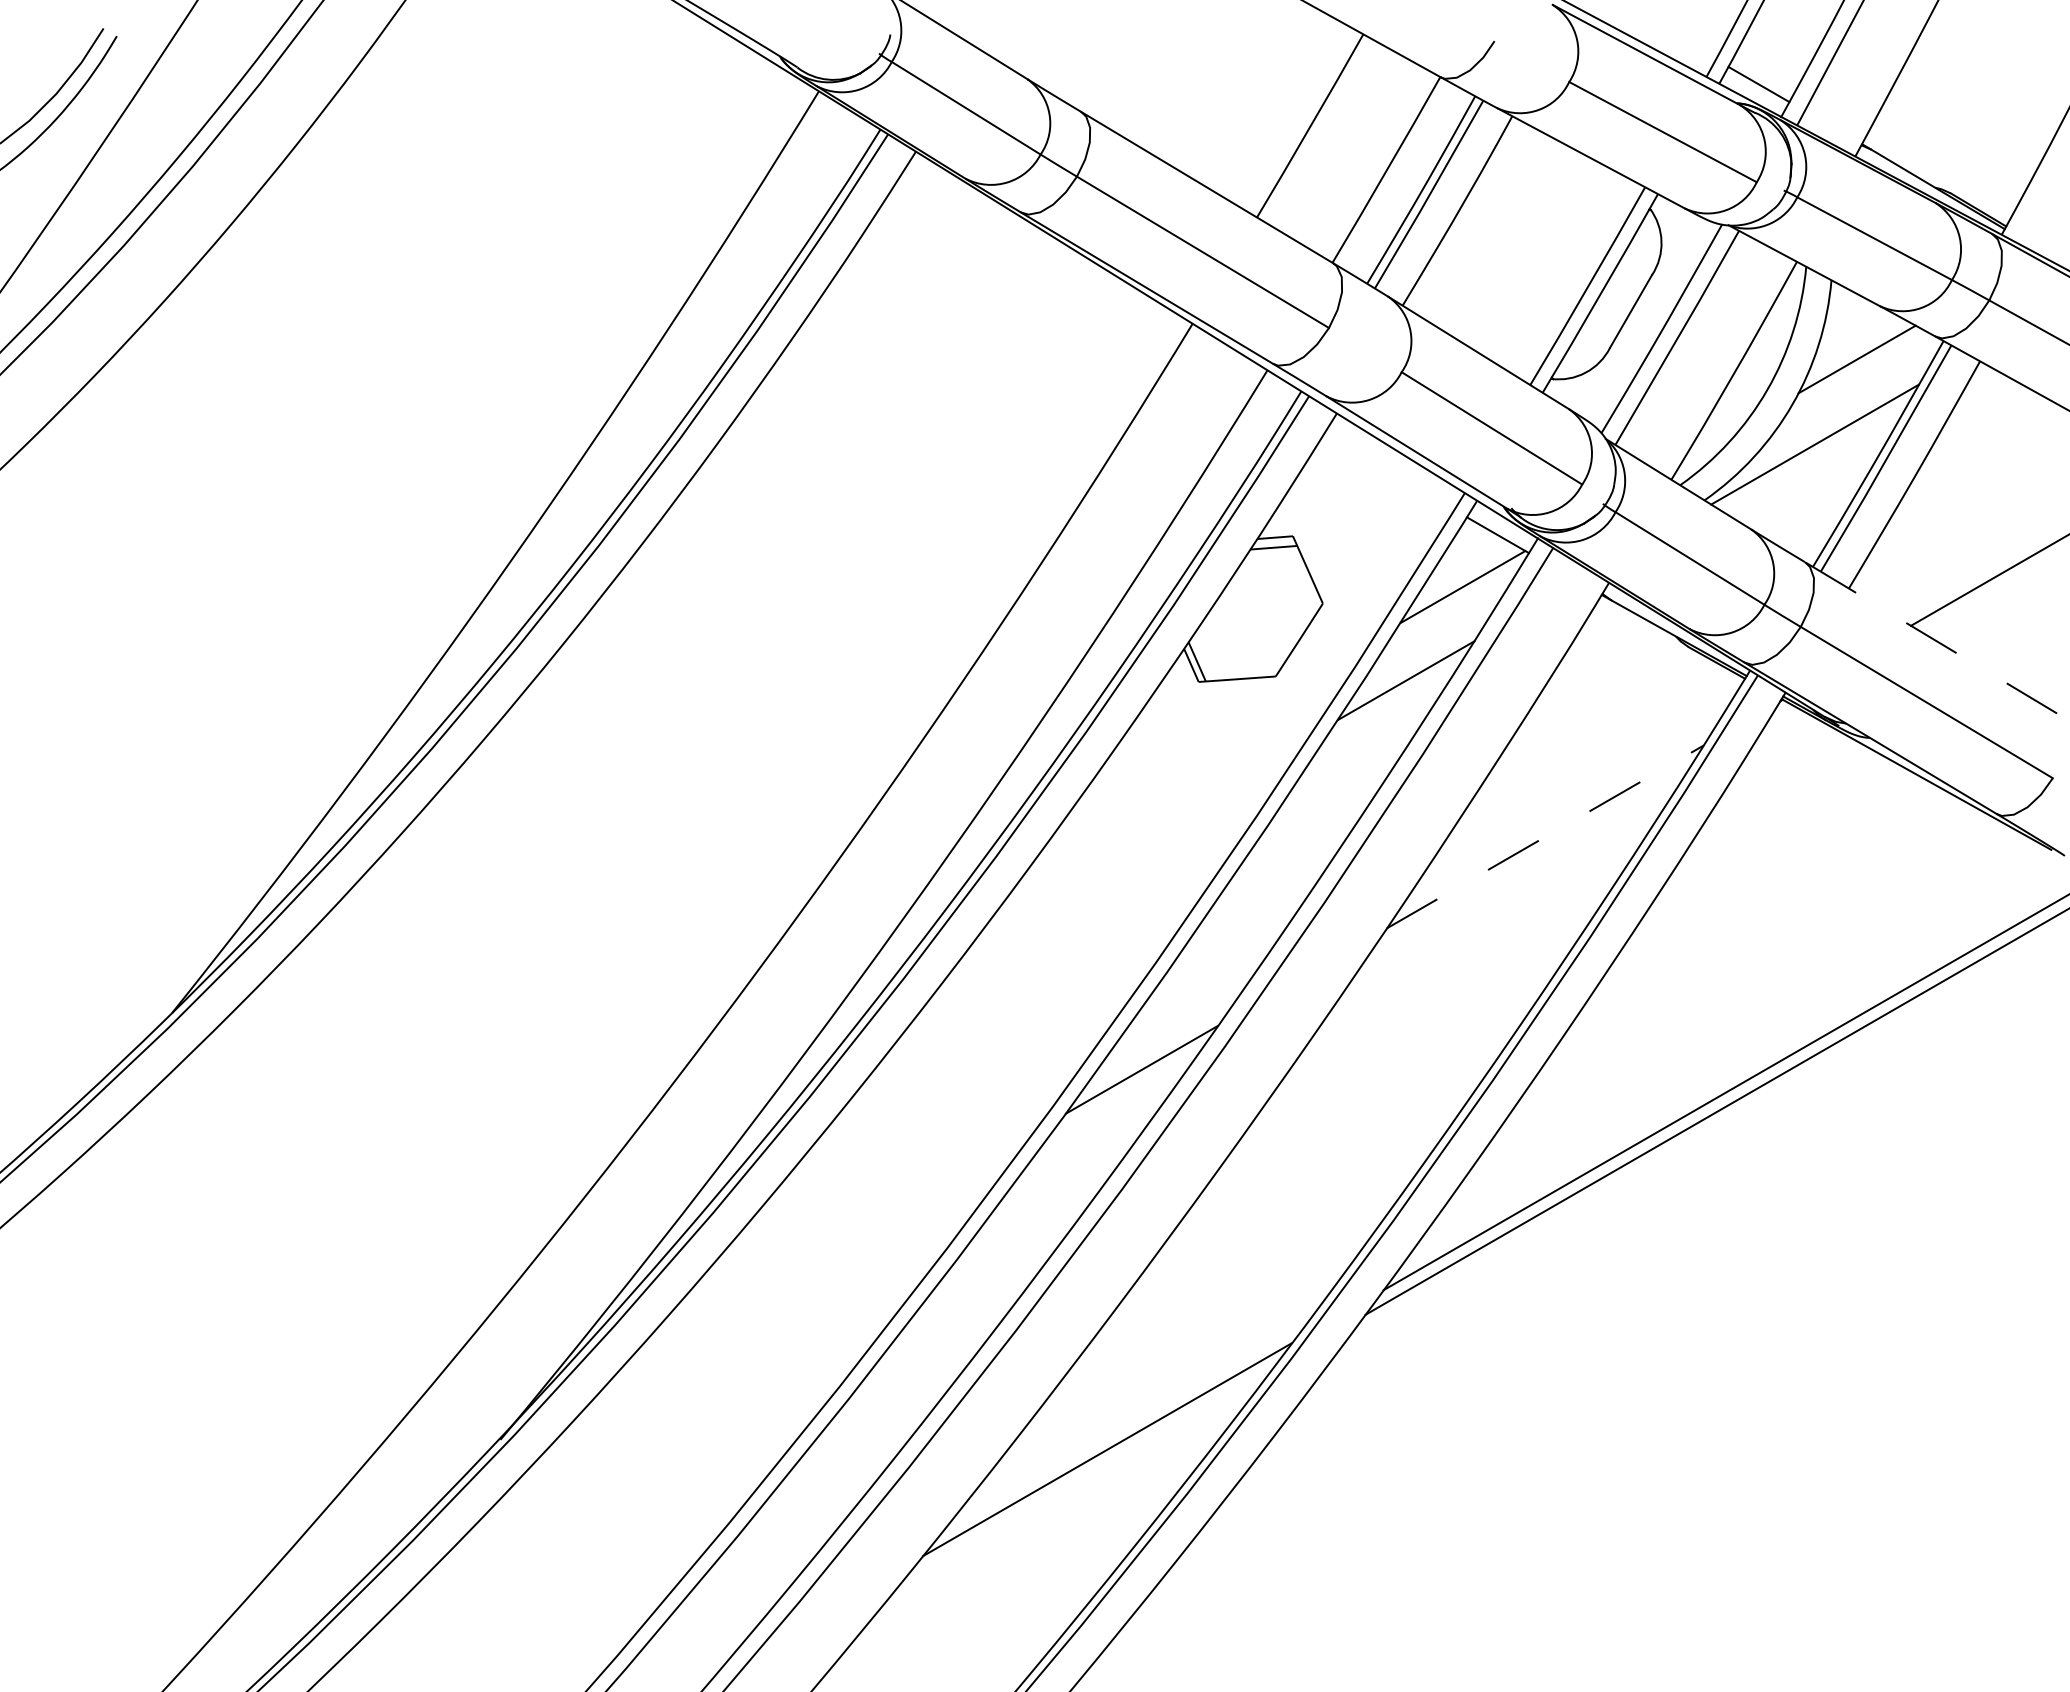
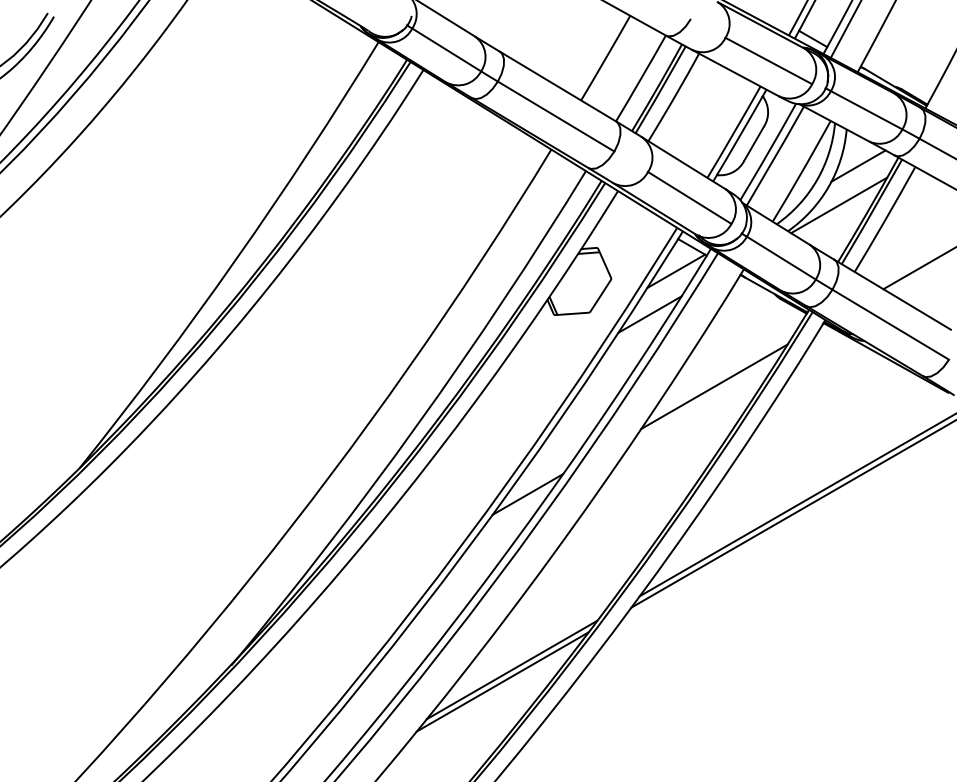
line: (1930, 637) -> (892, 294), dashed -> solid
line: (1545, 836) -> (714, 386), dashed -> solid
line: (1086, 1474) -> (502, 681), added

